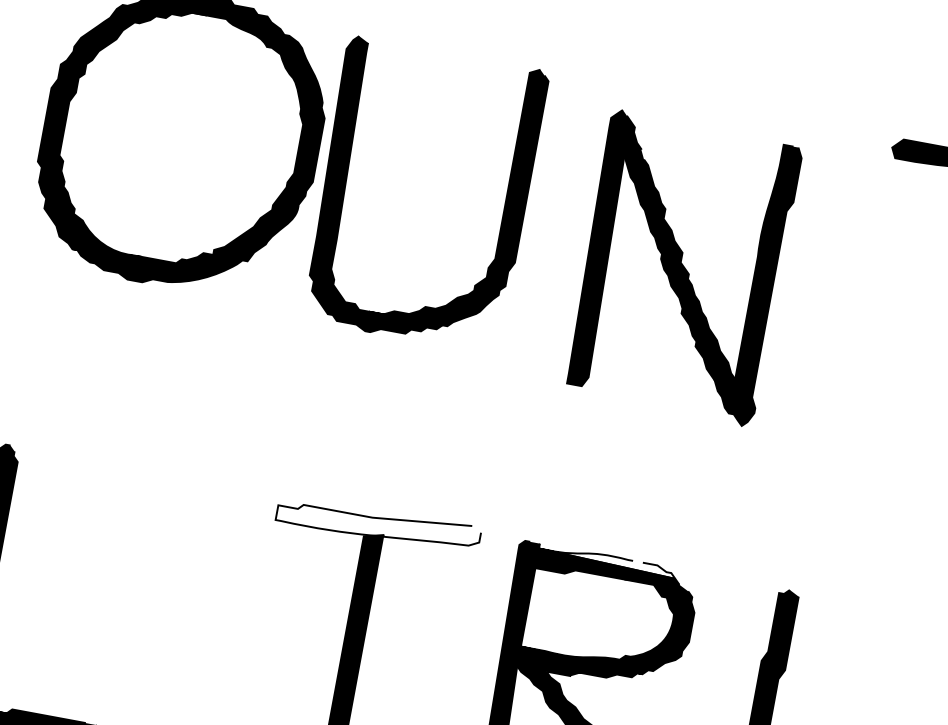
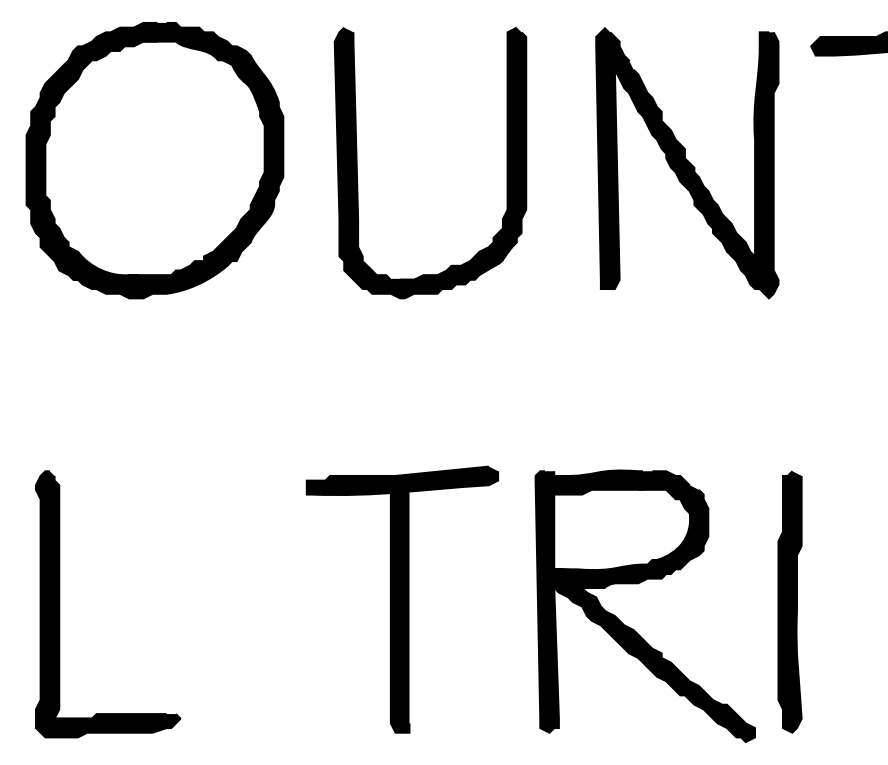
part: (346, 181) -> (357, 163), moved
part: (682, 268) -> (687, 163), moved
fill: (378, 523) -> (402, 480), added
fill: (607, 560) -> (619, 475), added

